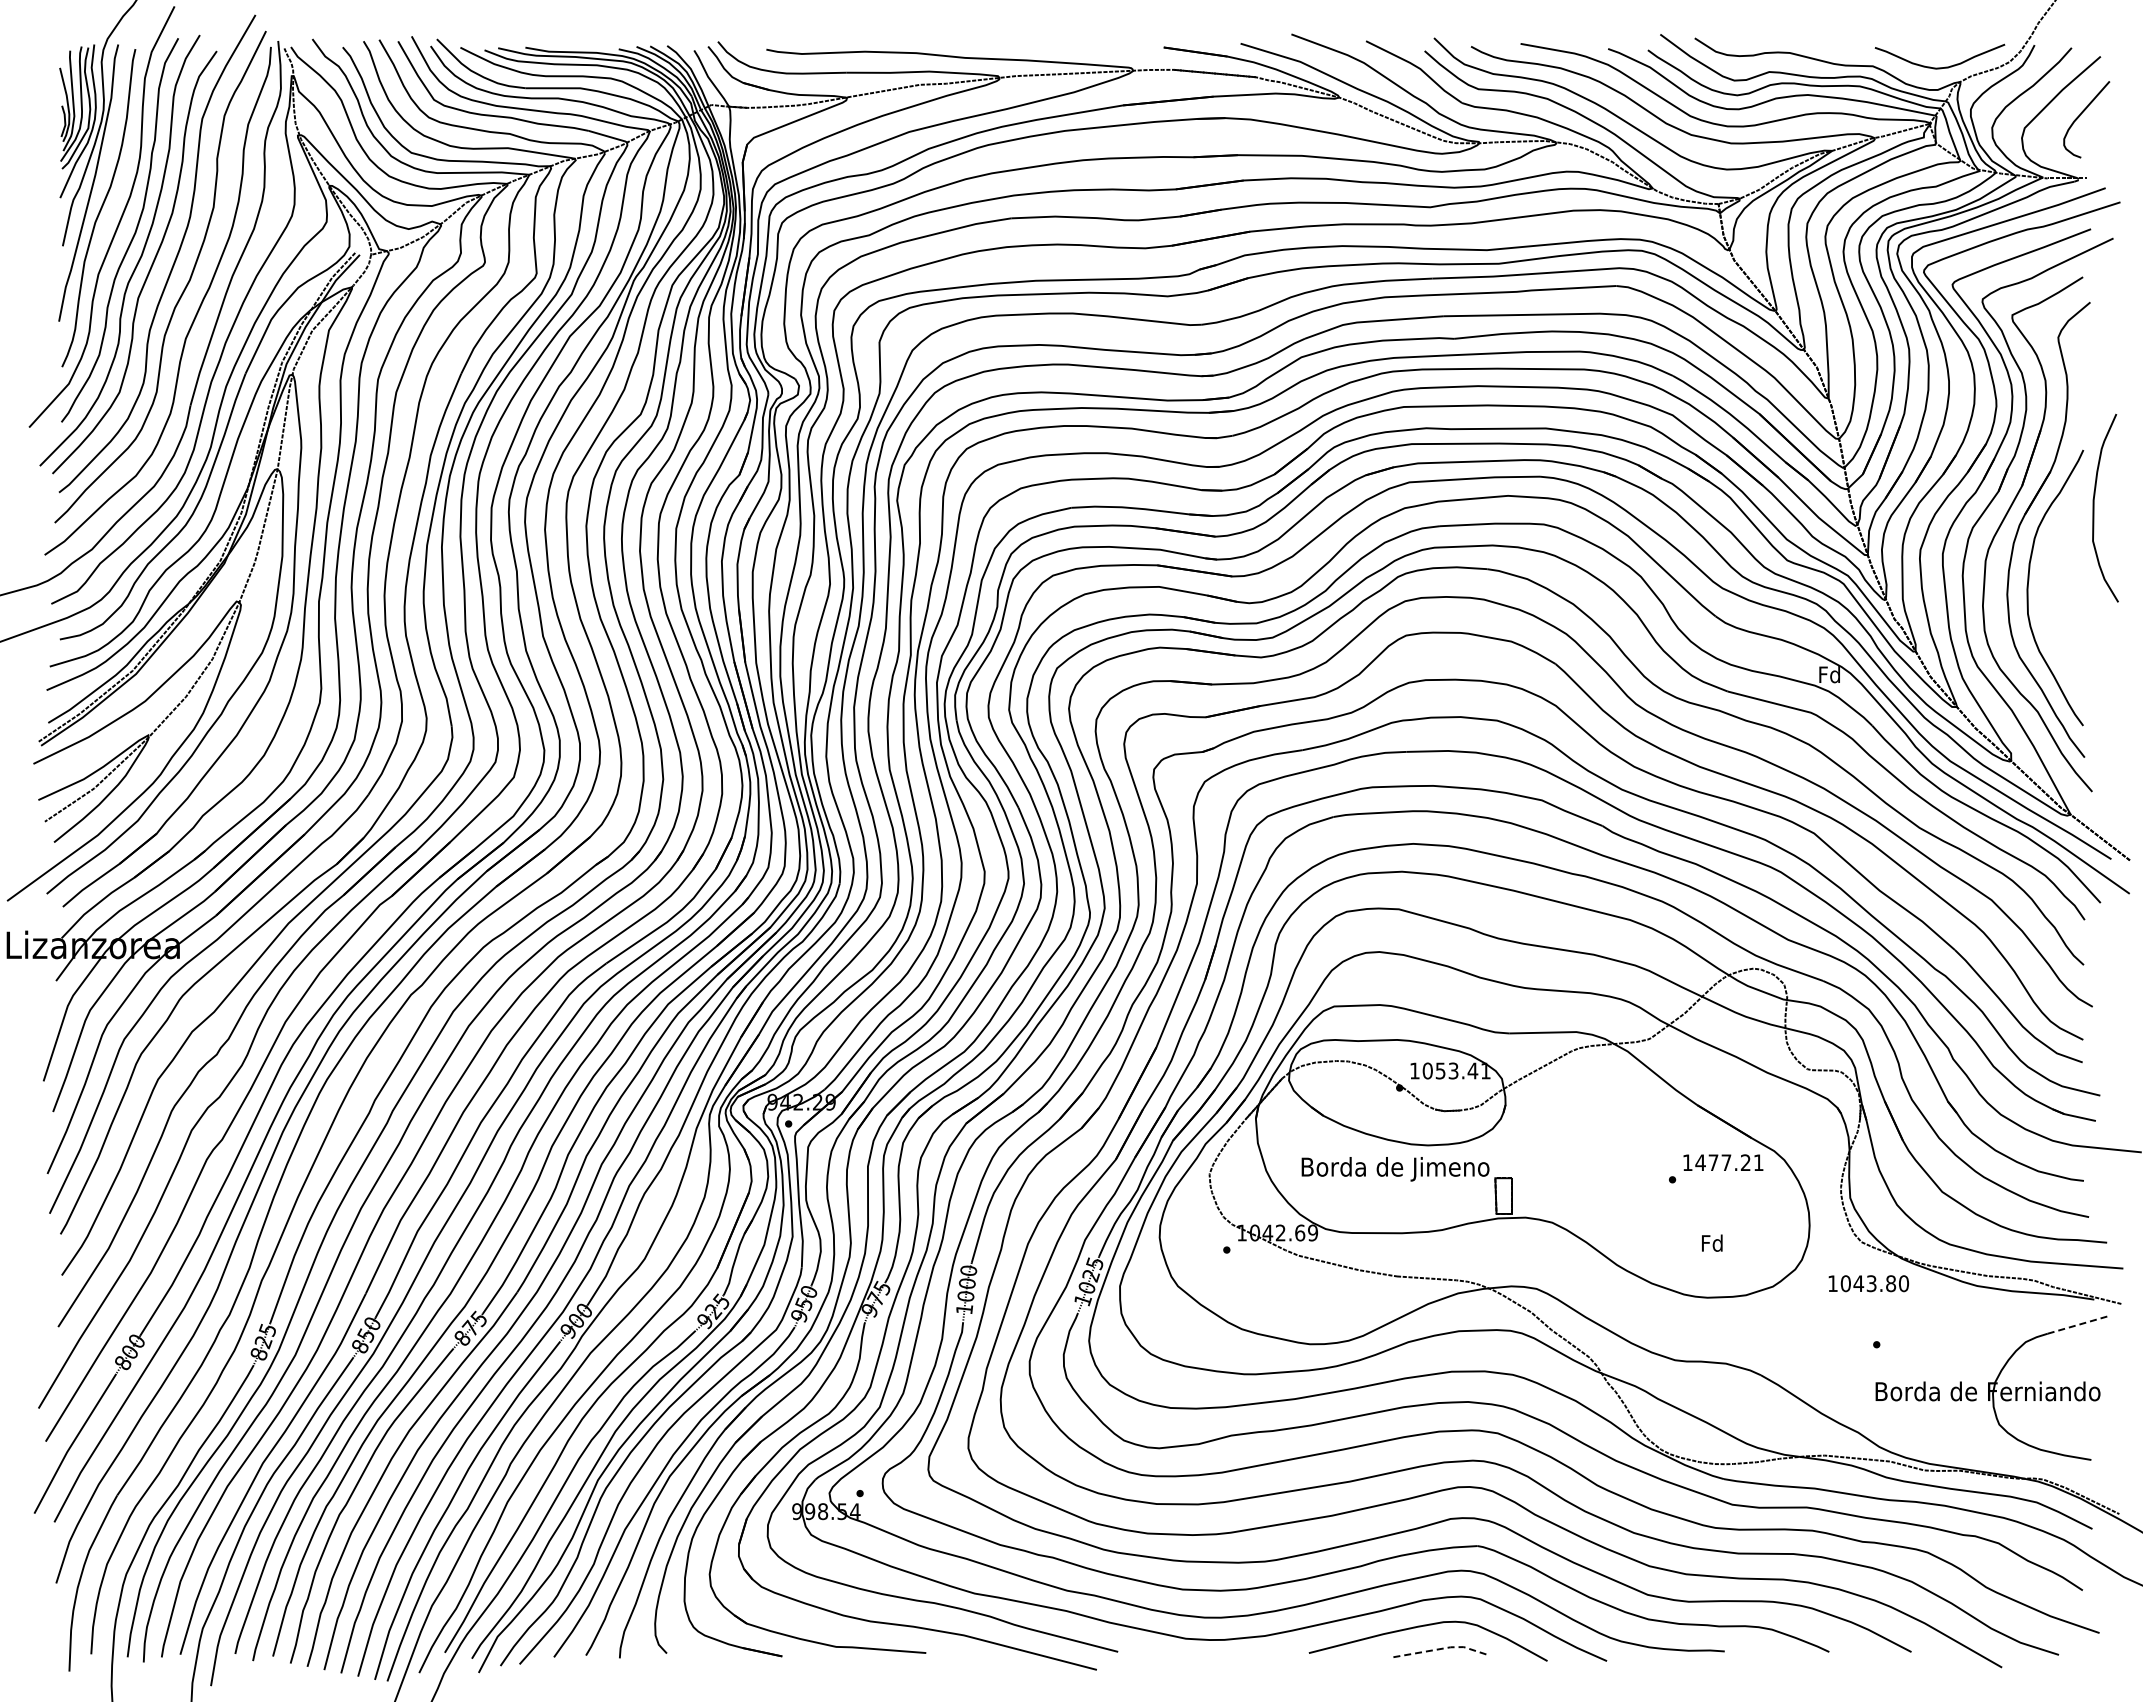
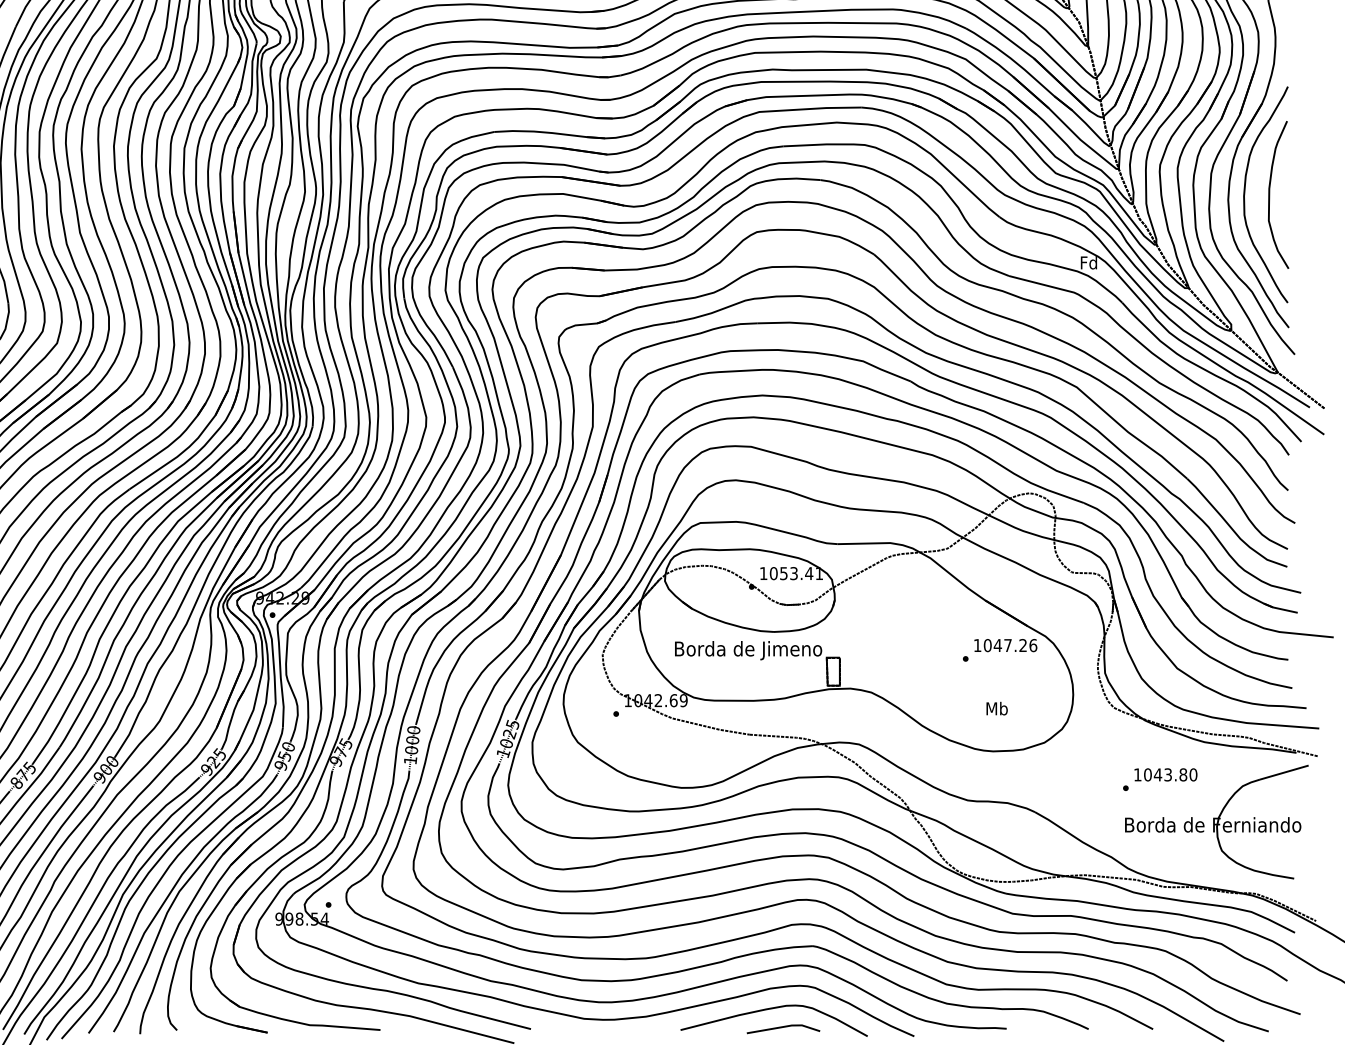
curve: (2094, 507) -> (1269, 194), moved
text: (1729, 1162) -> (1010, 645), 1477.21 -> 1047.26
text: (1712, 1242) -> (997, 708), Fd -> Mb
text: (1868, 1283) -> (1165, 774), moved
line: (2079, 1324) -> (1284, 772), dashed -> solid
line: (1441, 1648) -> (784, 1026), dashed -> solid

